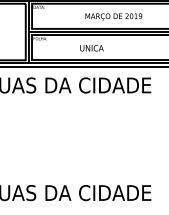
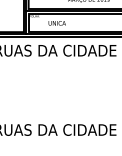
text: (91, 48) -> (56, 23), moved

